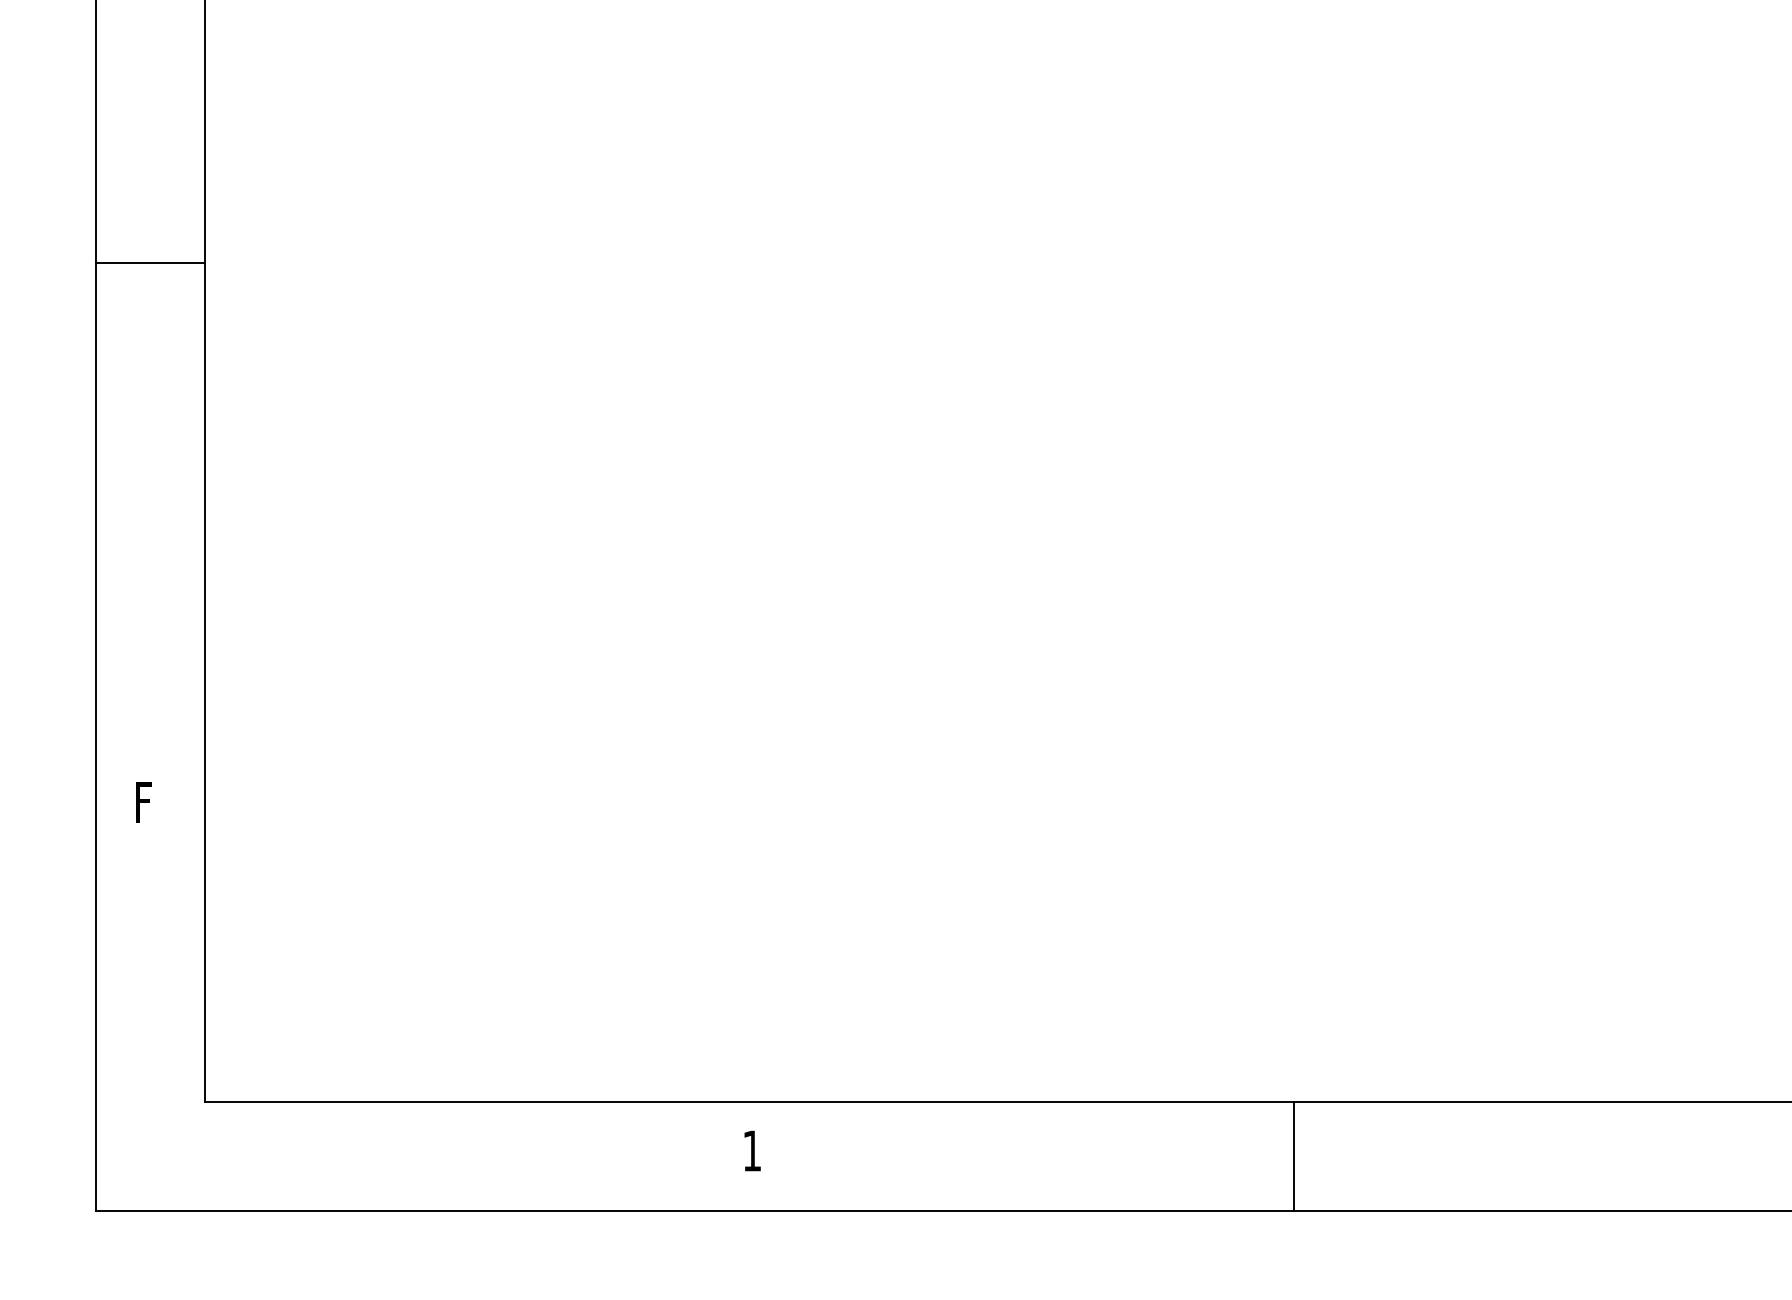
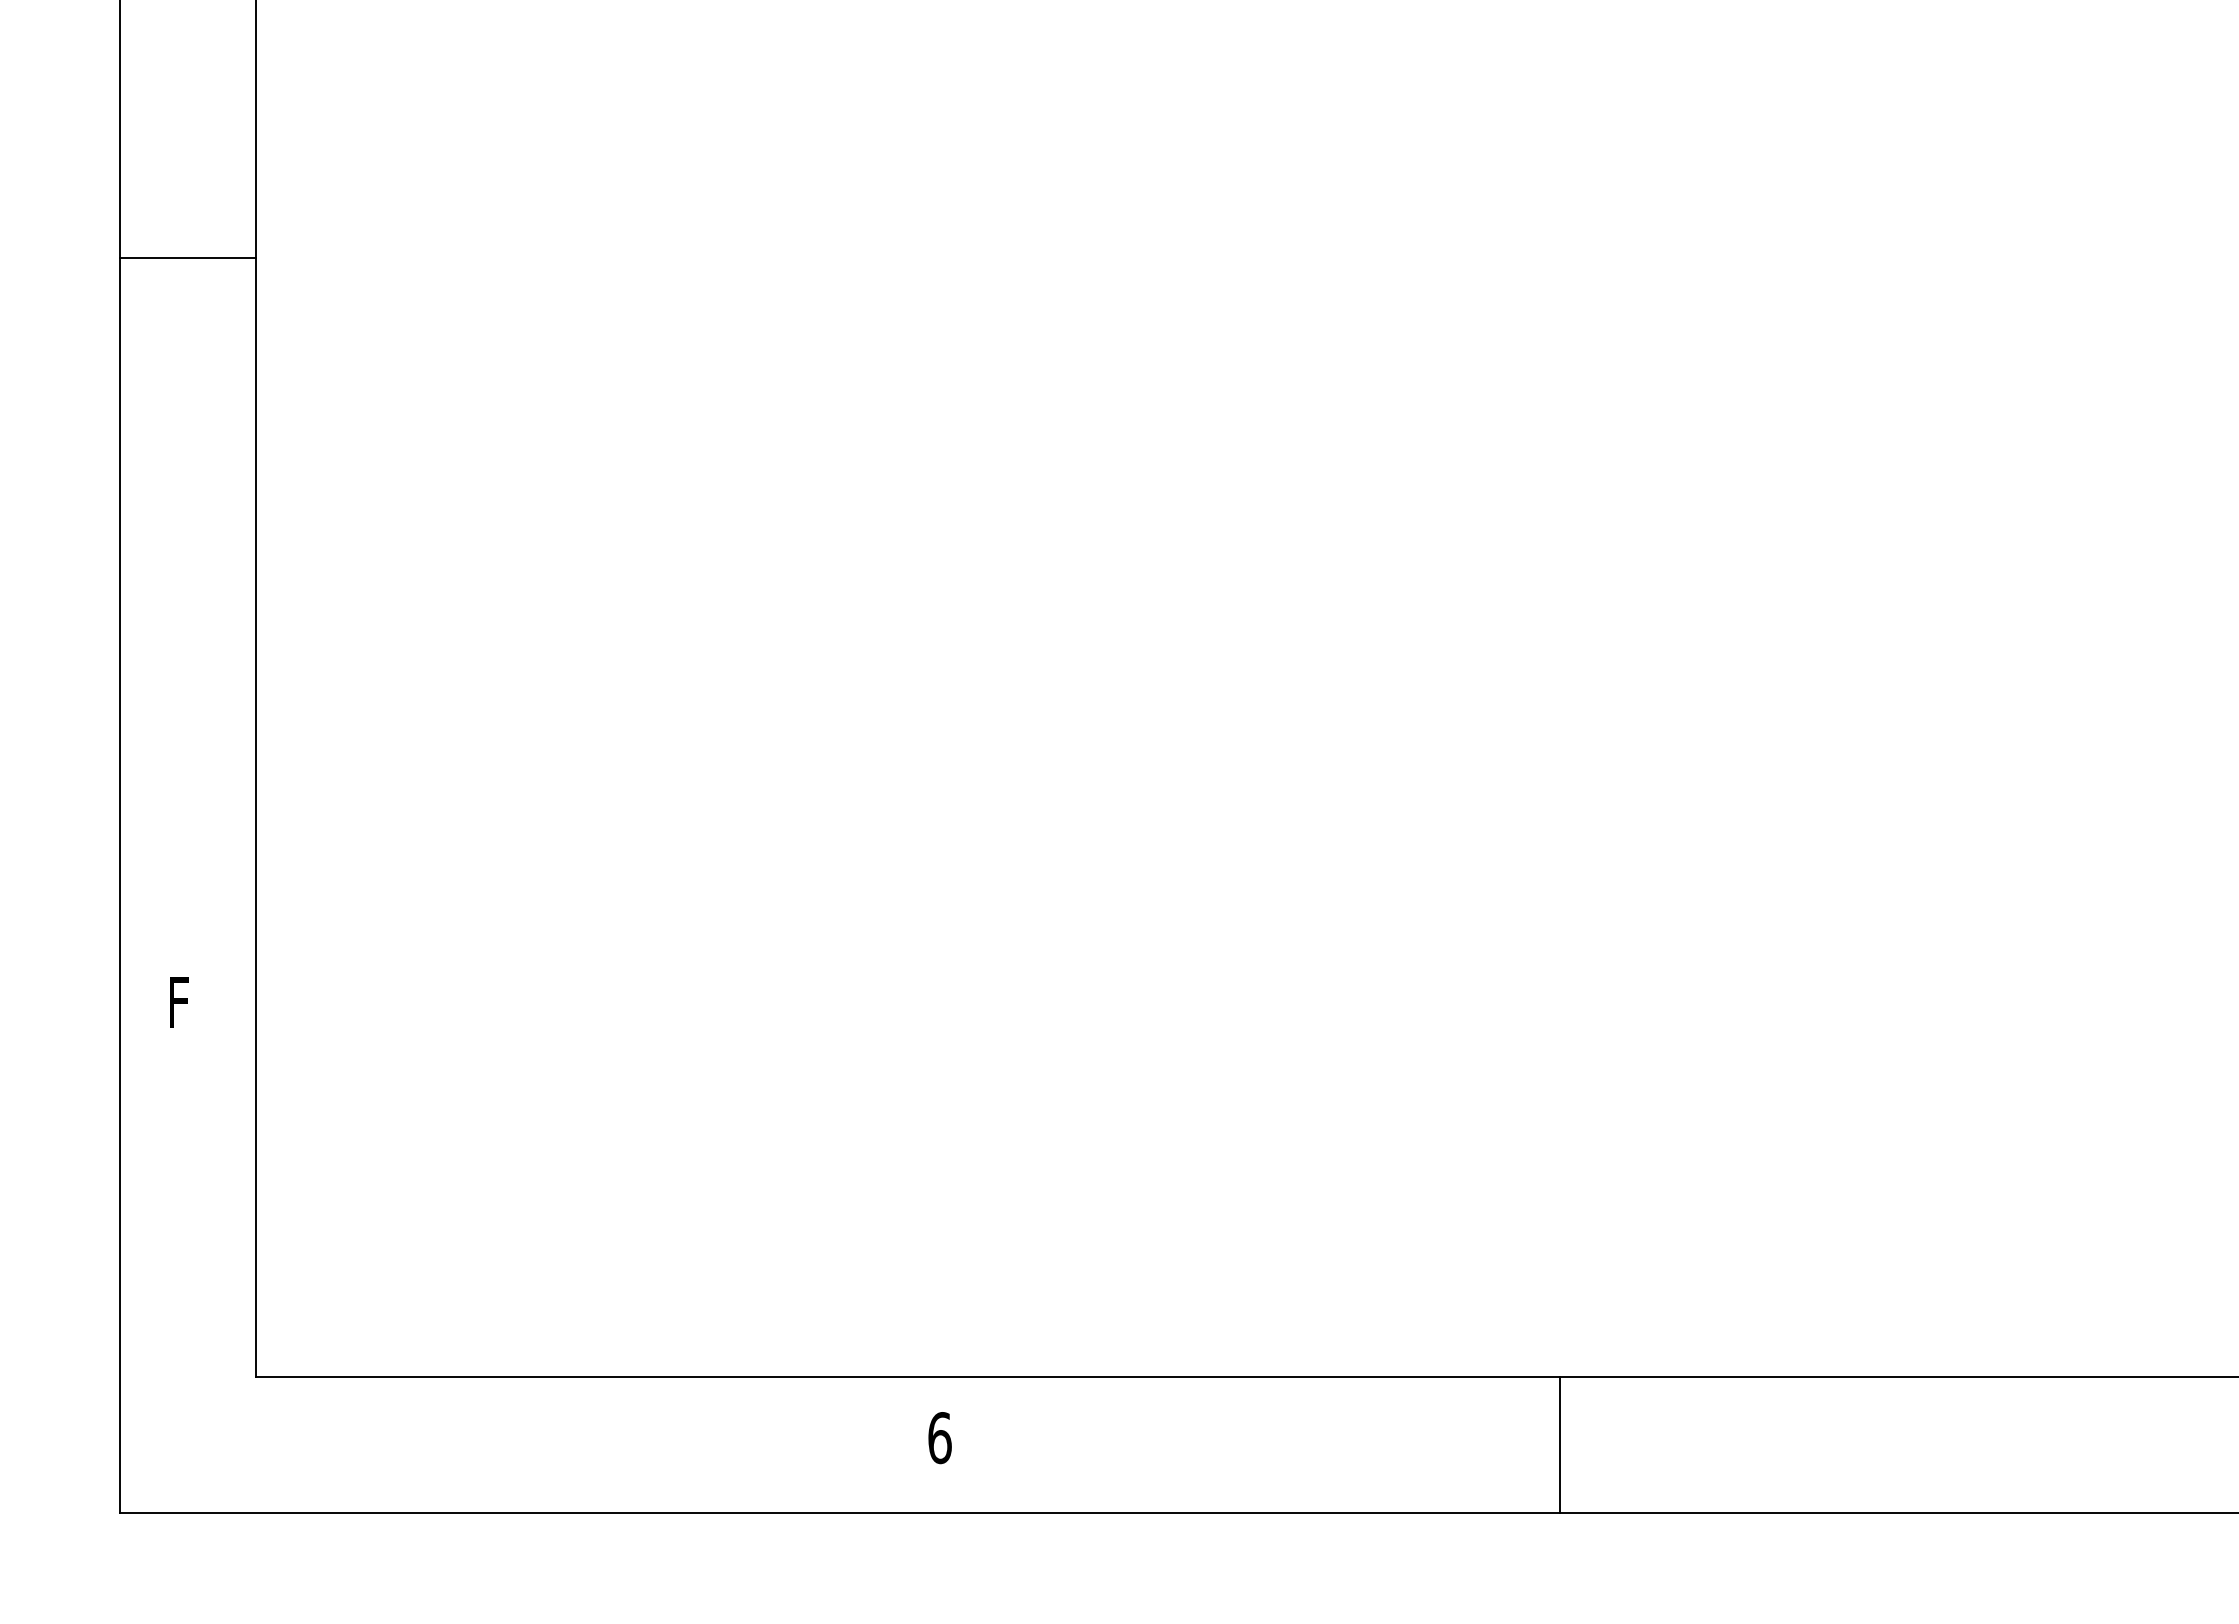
line: (150, 263) -> (187, 258), moved
text: (751, 1151) -> (939, 1438), 1 -> 6
line: (1294, 1156) -> (1560, 1444), moved

